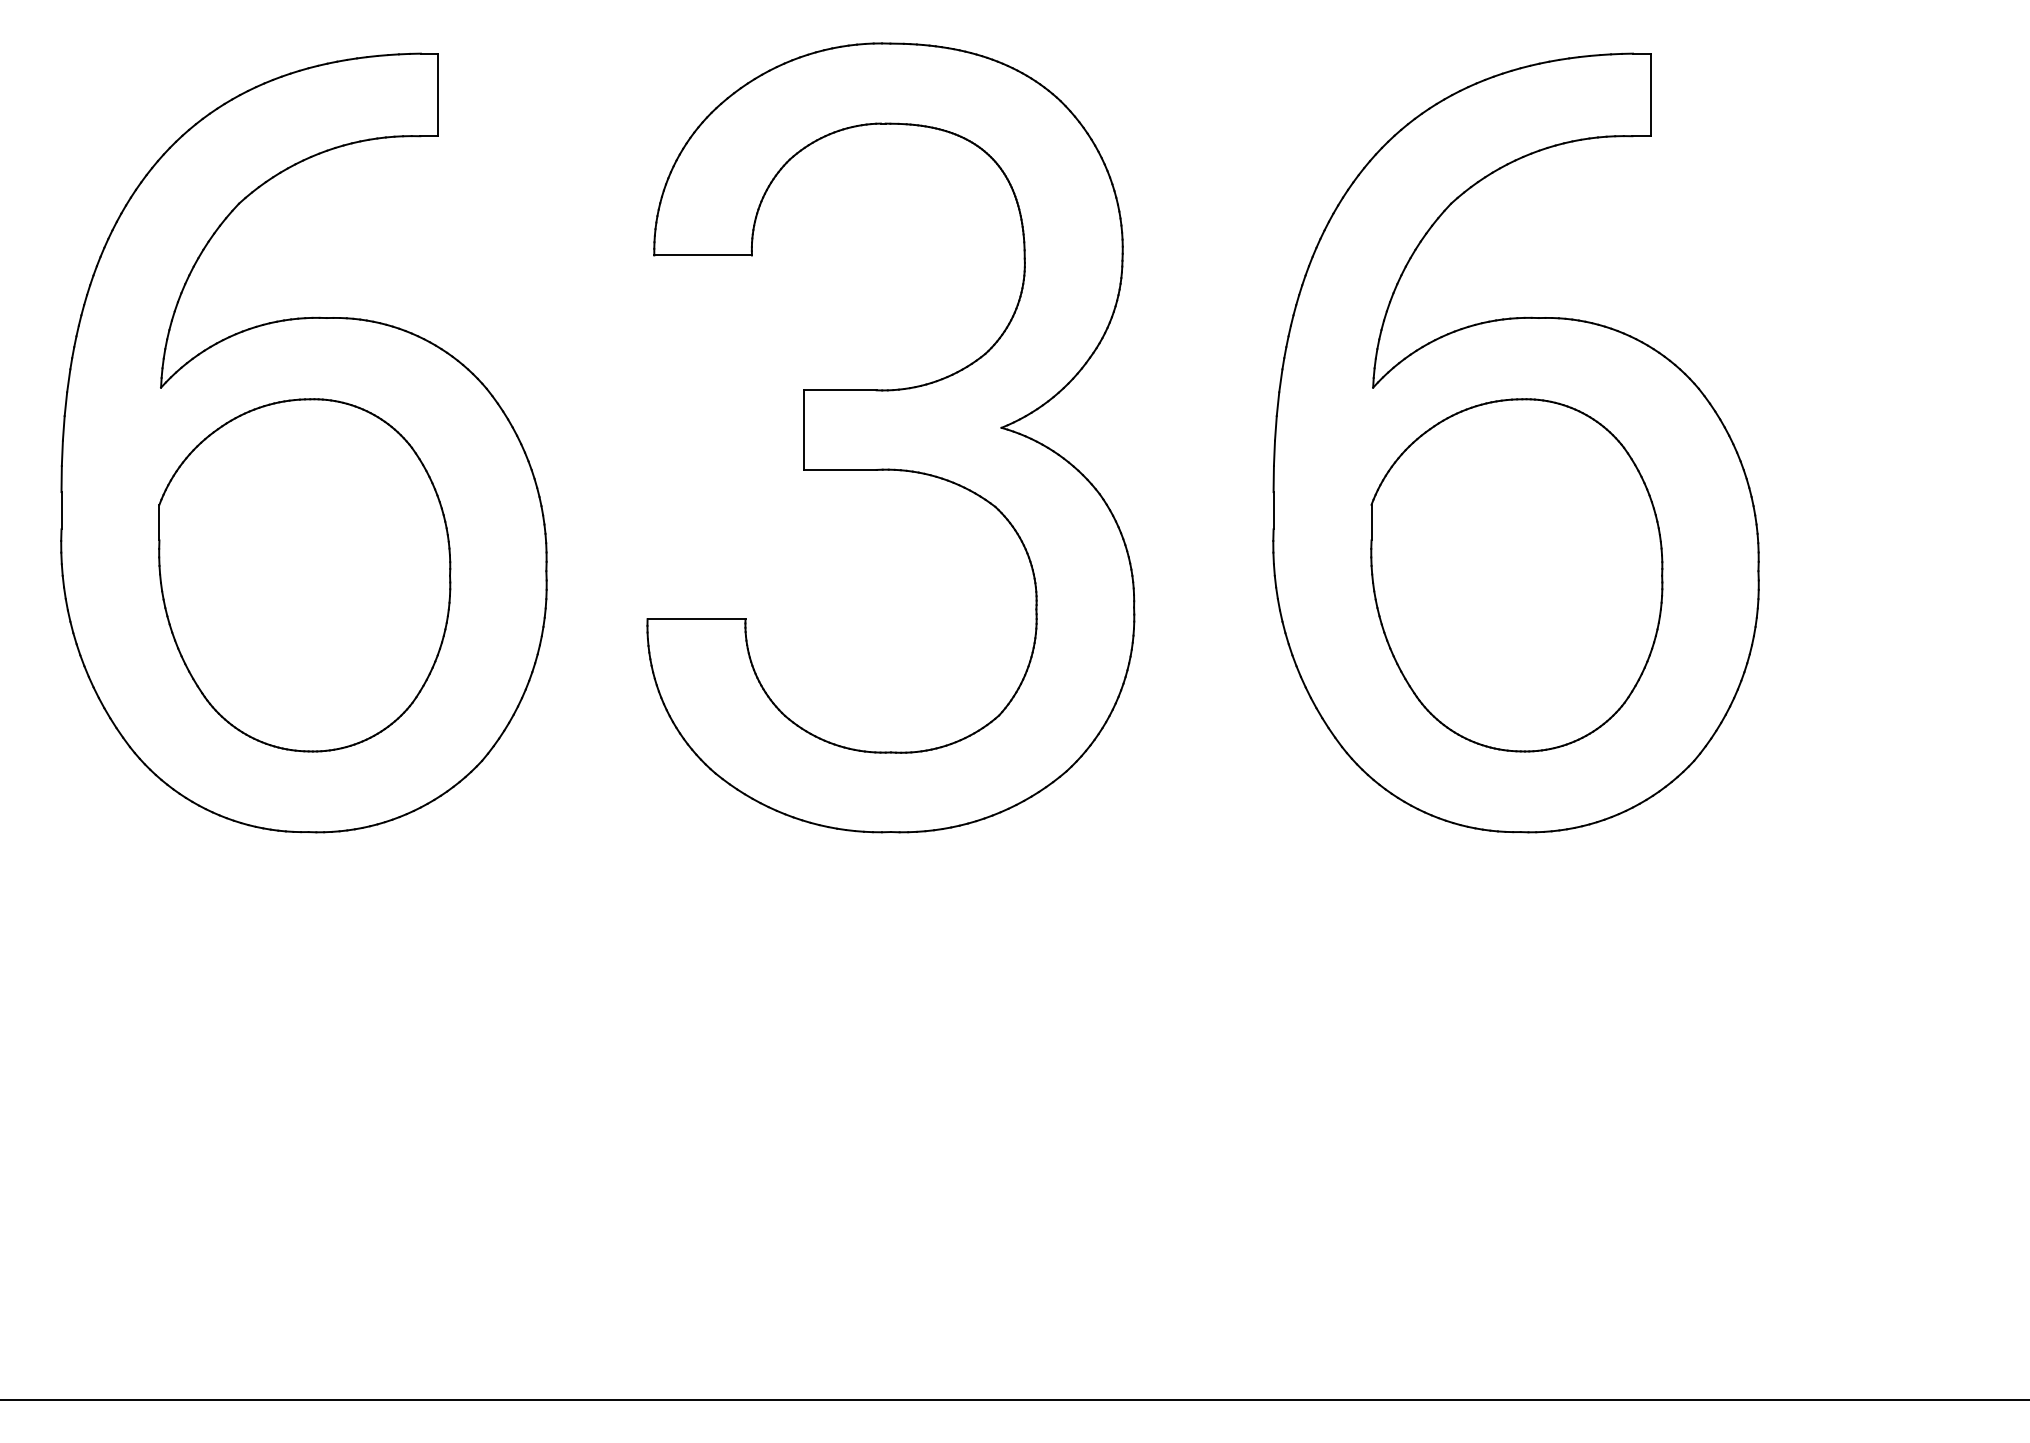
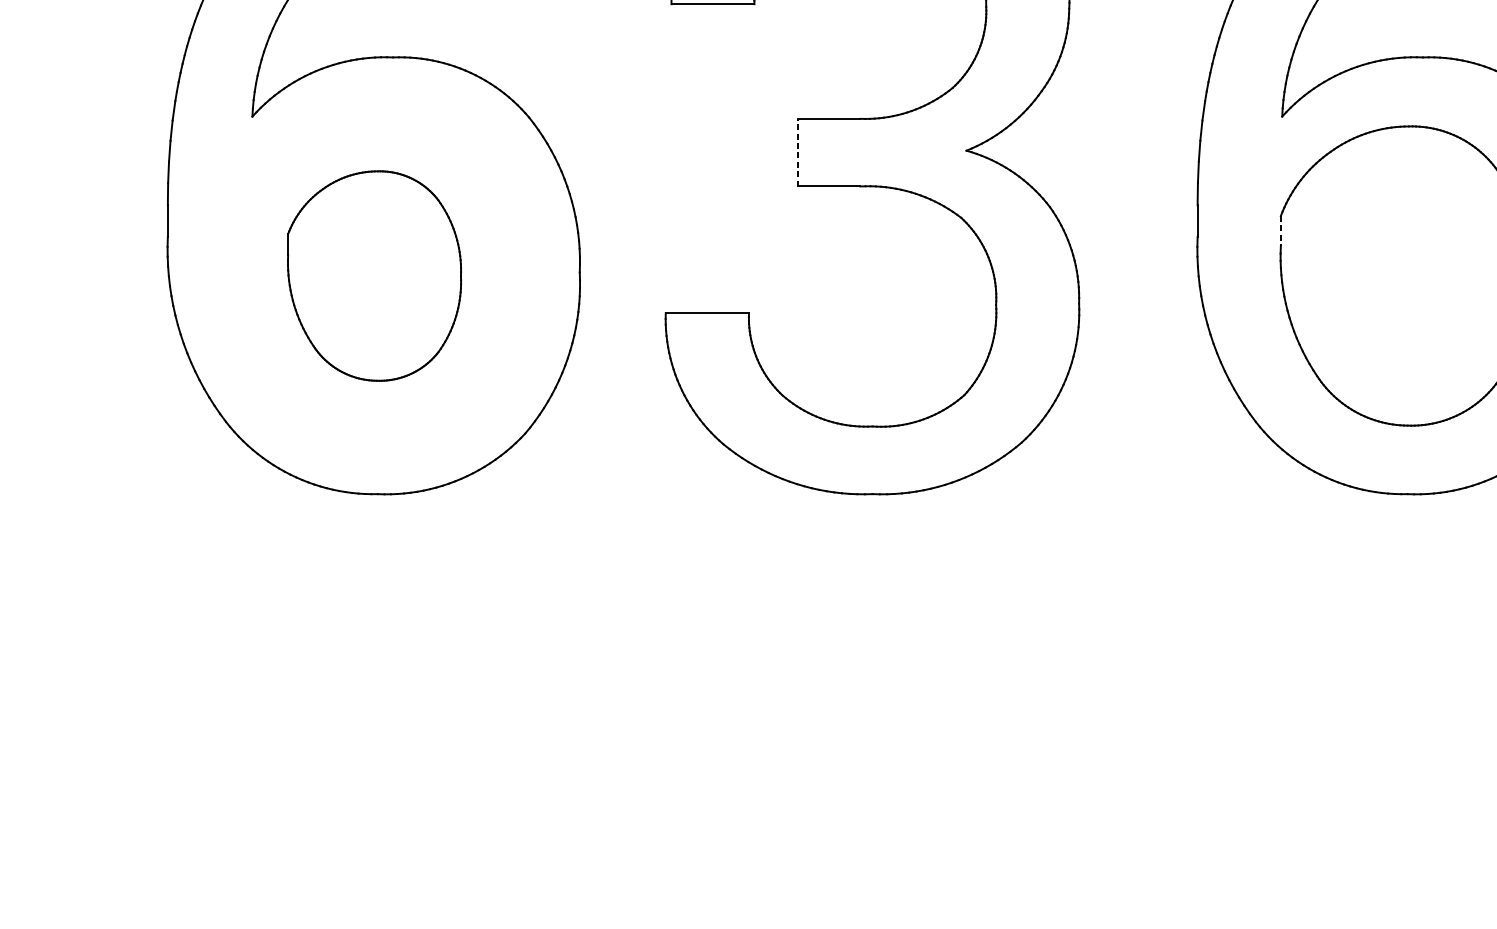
line: (803, 430) -> (798, 152), solid -> dashed
line: (1371, 522) -> (1280, 231), solid -> dashed
part: (304, 575) -> (374, 276), size x0.7

